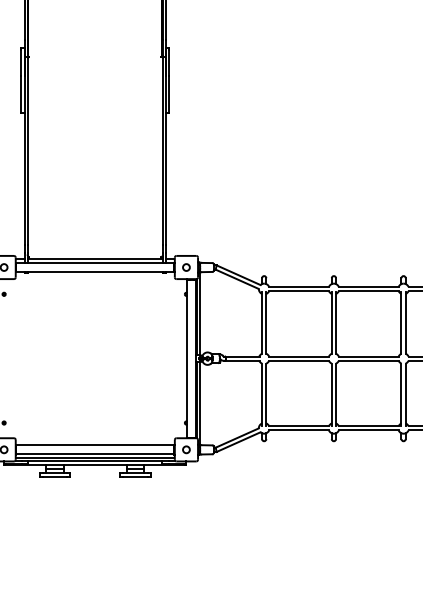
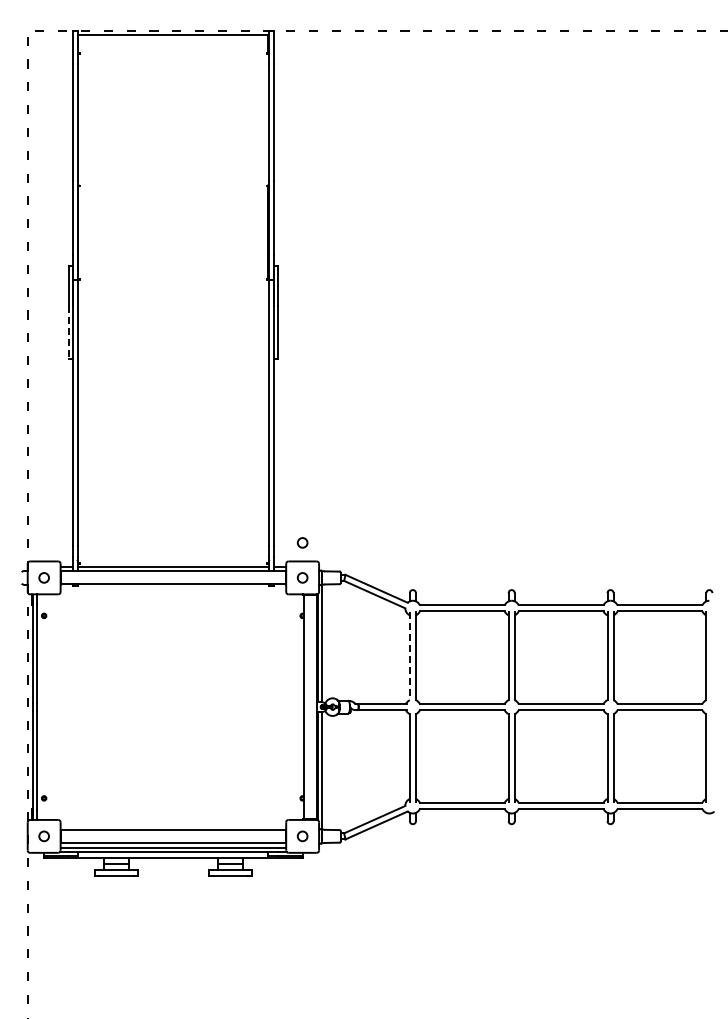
line: (21, 95) -> (68, 333), solid -> dashed
circle: (186, 242) -> (302, 542), added
line: (261, 322) -> (409, 656), solid -> dashed

